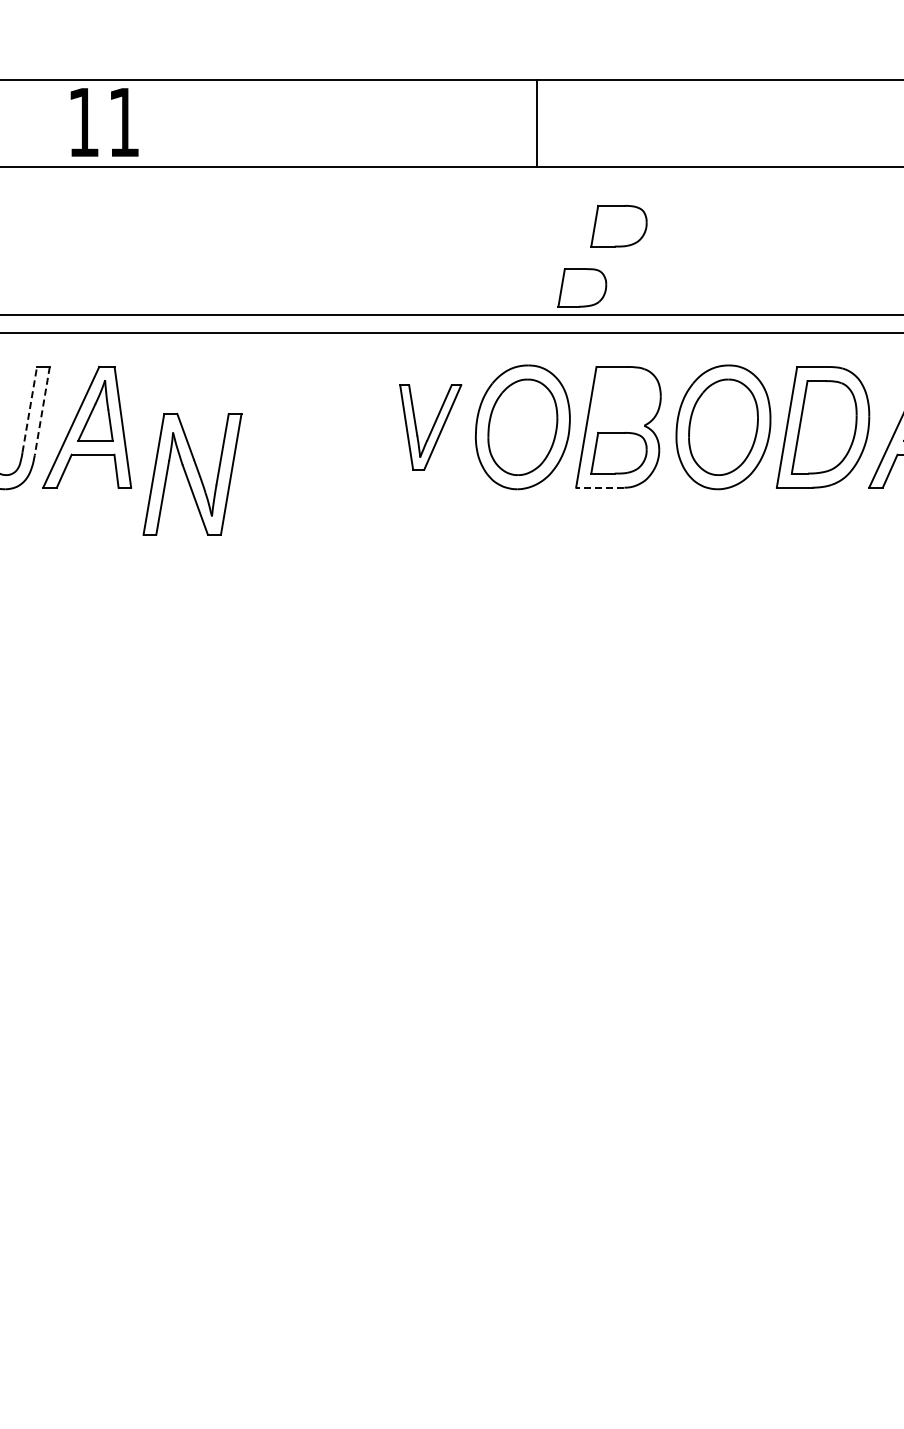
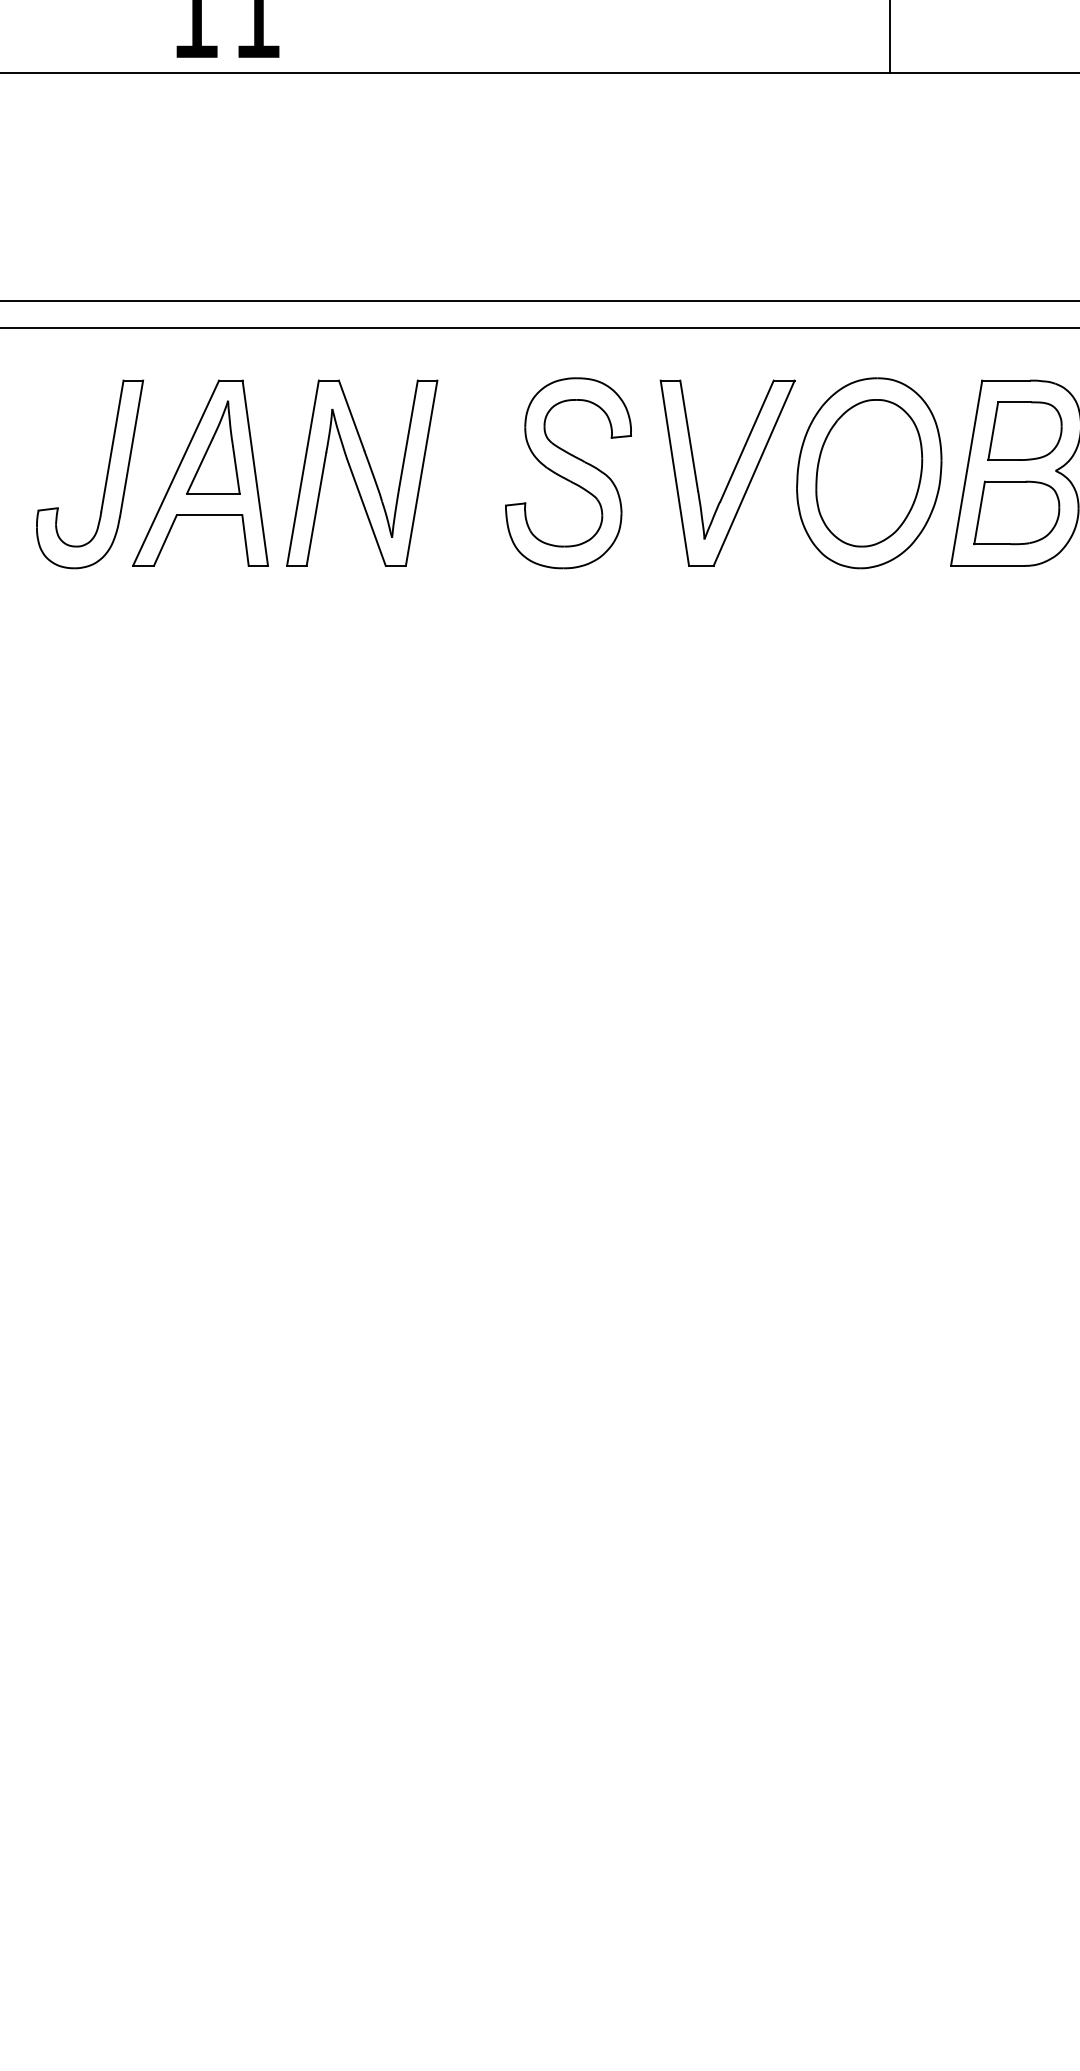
part: (618, 226) -> (1016, 164), removed
part: (582, 287) -> (1025, 430), moved
line: (29, 409) -> (111, 445), dashed -> solid
line: (42, 411) -> (131, 448), dashed -> solid
part: (326, 427) -> (567, 473), added
part: (430, 427) -> (727, 473), size x1.43
part: (192, 474) -> (362, 473), moved
line: (599, 487) -> (986, 565), dashed -> solid

